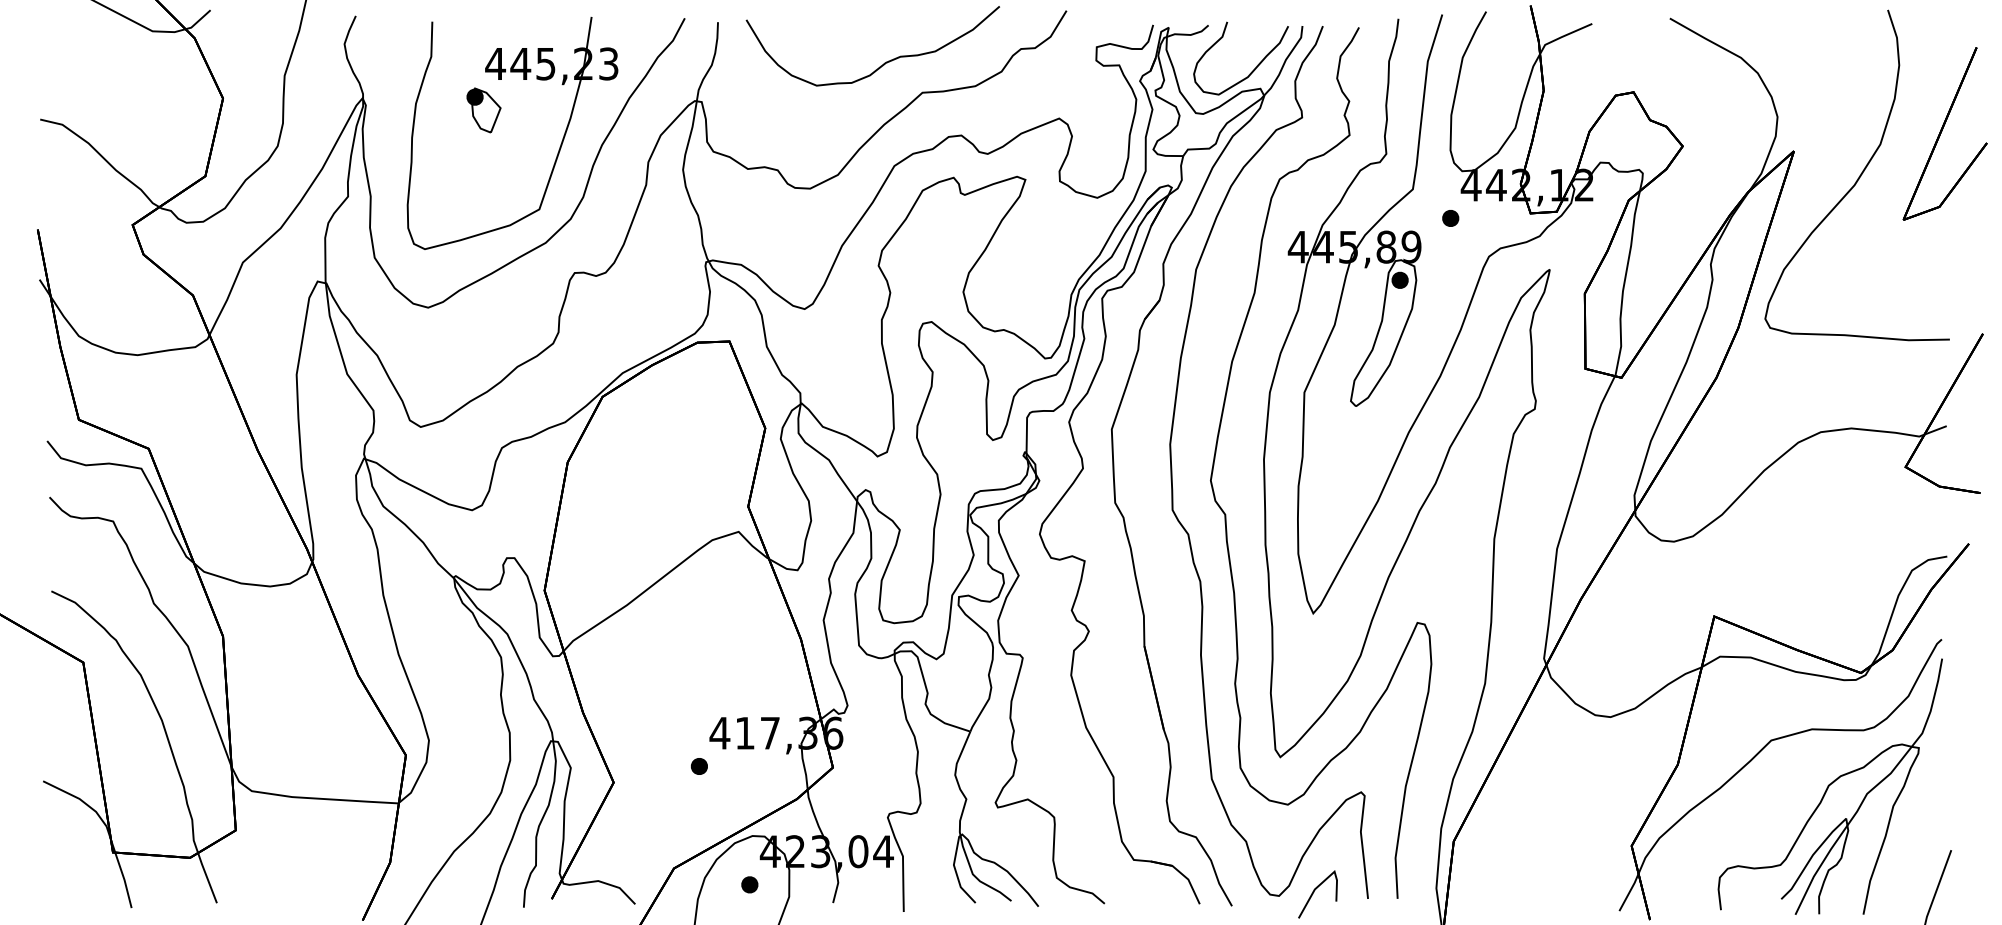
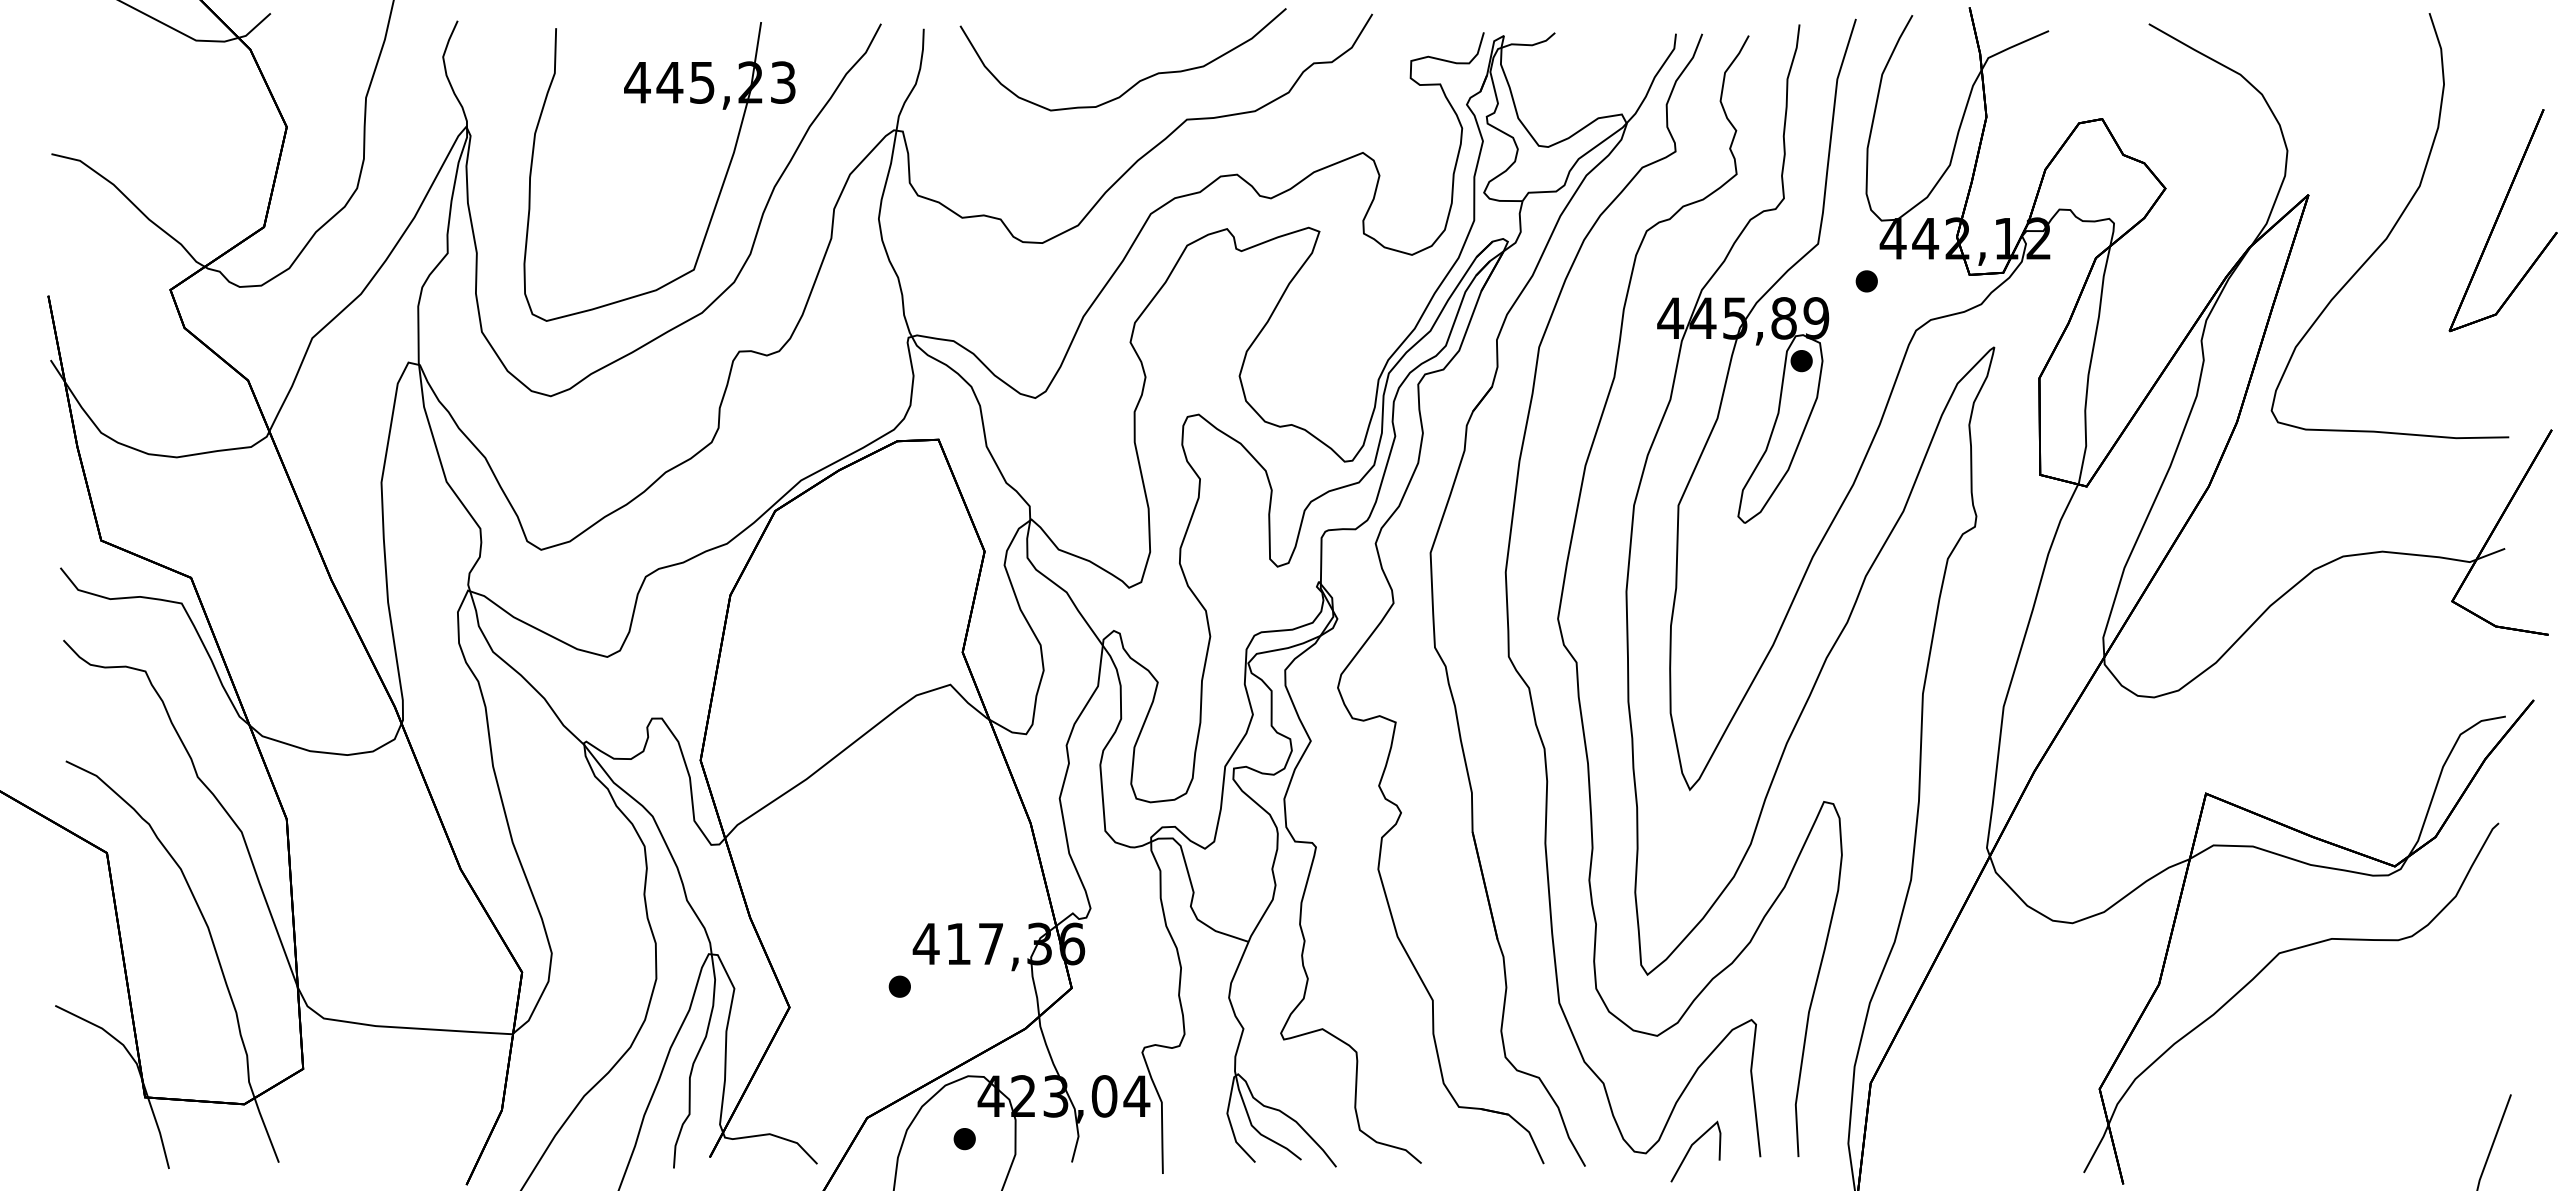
curve: (1253, 70) -> (1612, 90), removed
part: (483, 110) -> (622, 142), removed
part: (1944, 133) -> (2502, 220), moved
part: (1830, 786) -> (2355, 1012), removed

